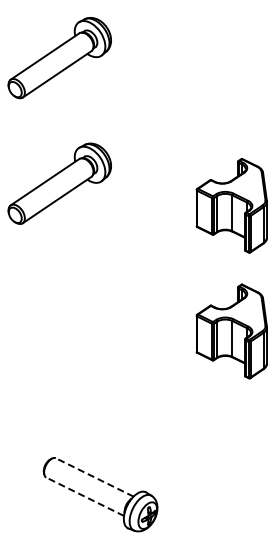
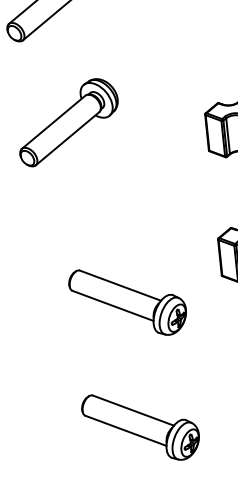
part: (100, 368) -> (127, 301), added
line: (94, 477) -> (133, 410), dashed -> solid
line: (84, 496) -> (125, 430), dashed -> solid

